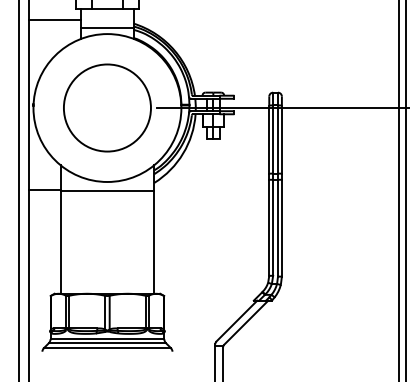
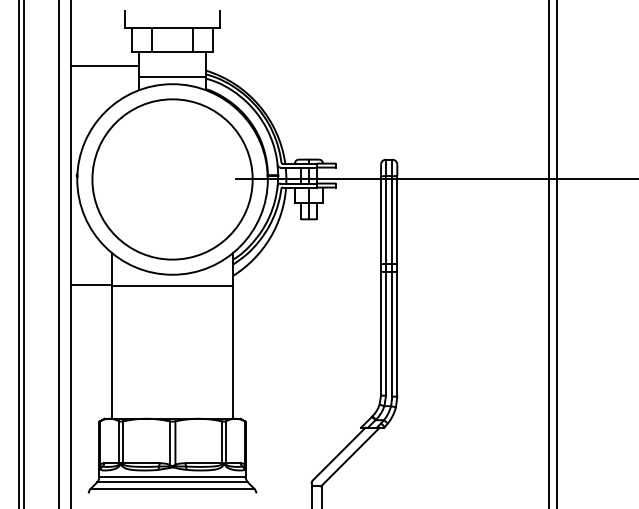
circle: (107, 108) -> (172, 179), size x1.43

